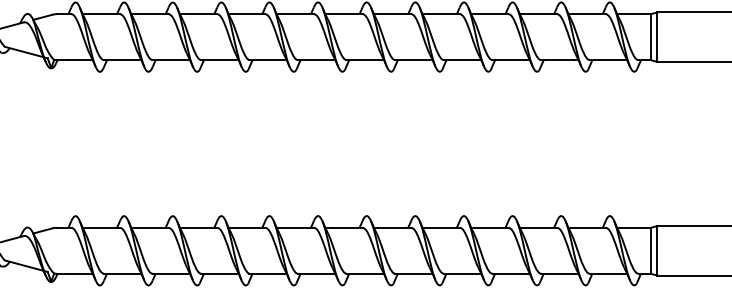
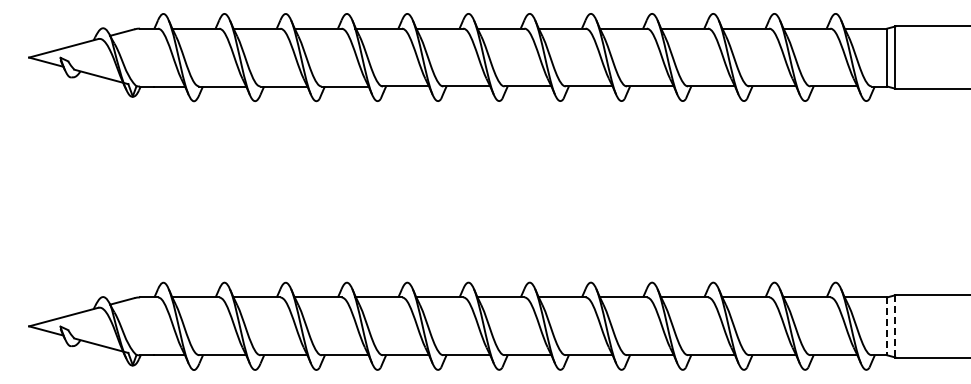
line: (651, 250) -> (887, 326), solid -> dashed
line: (657, 250) -> (895, 326), solid -> dashed

